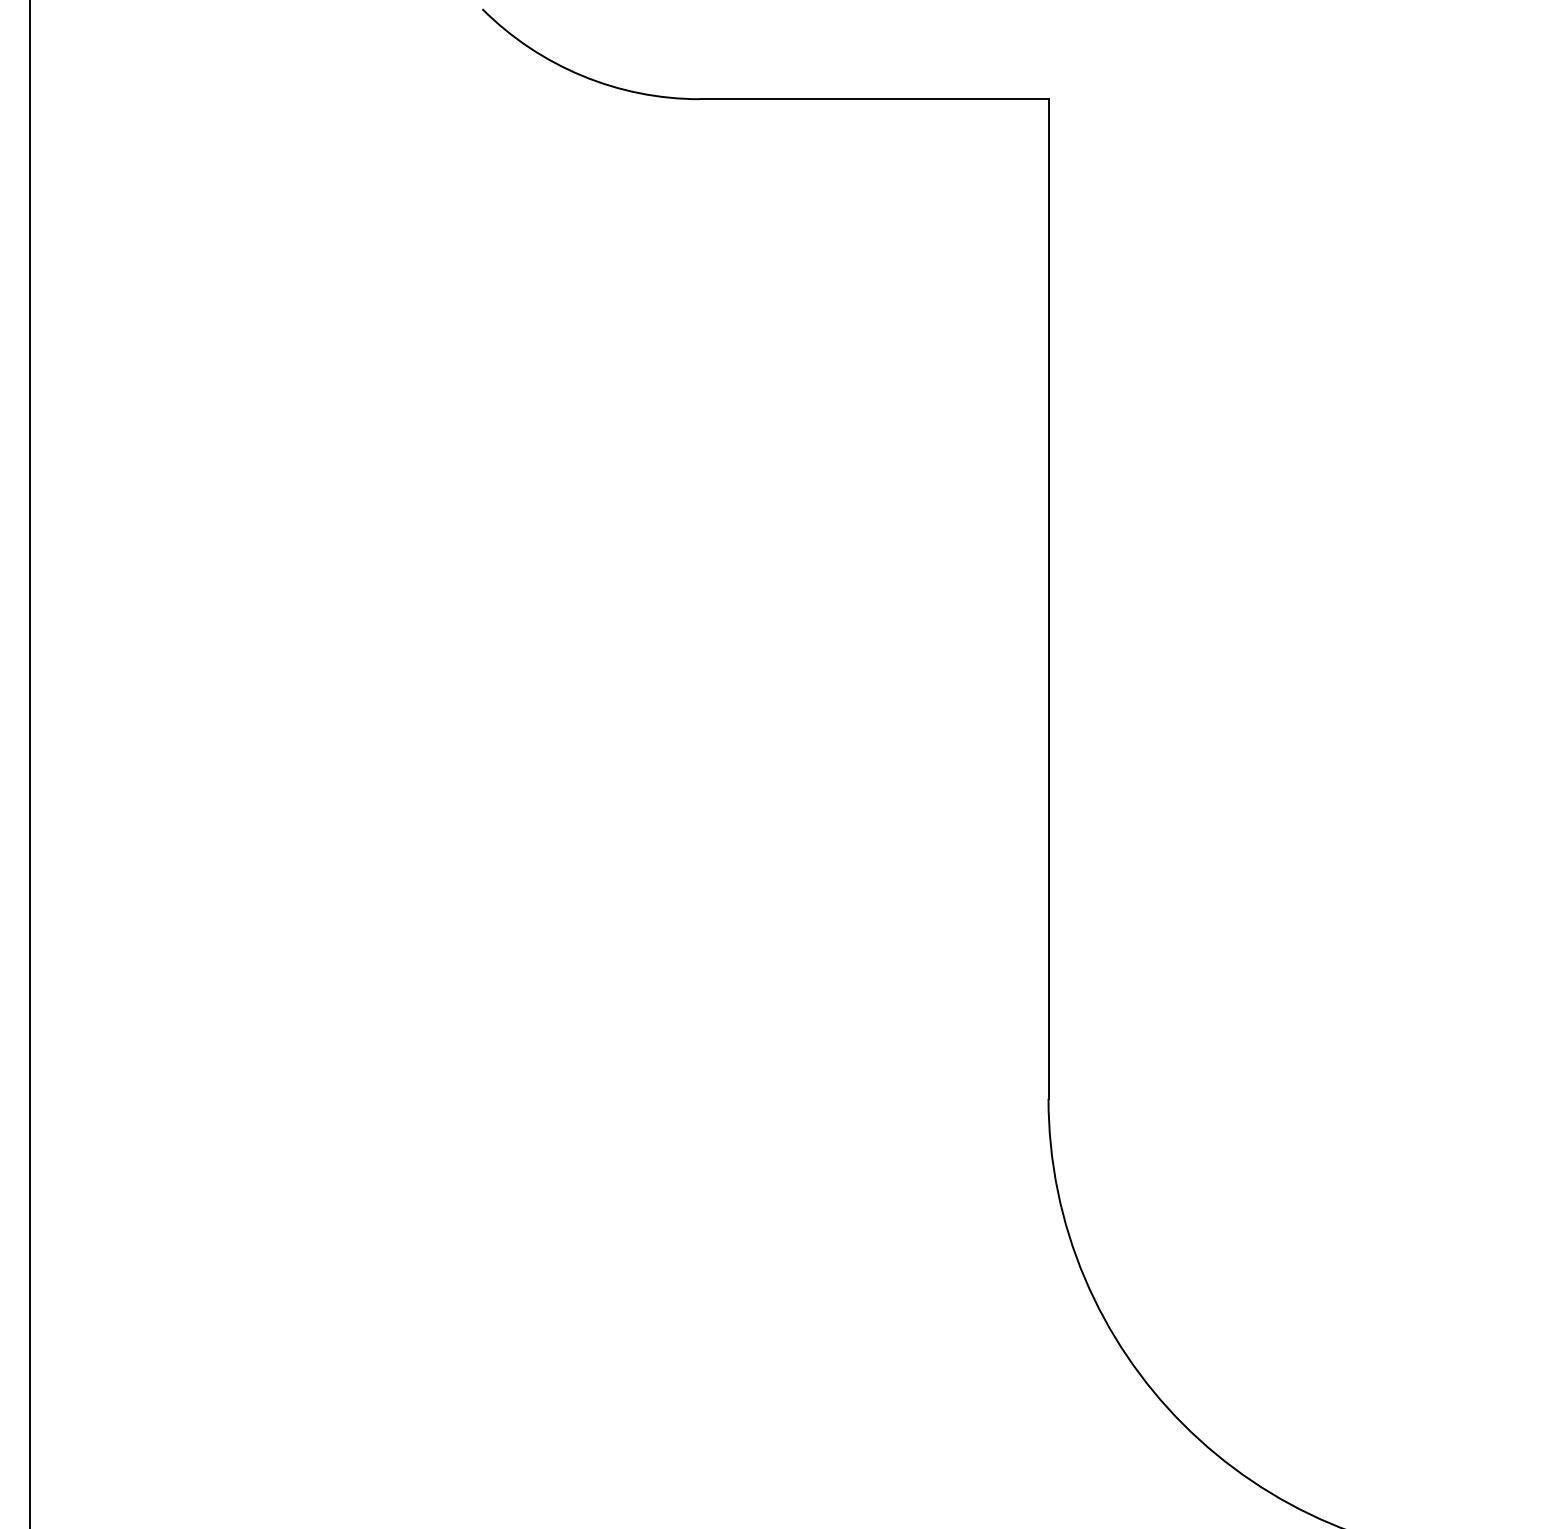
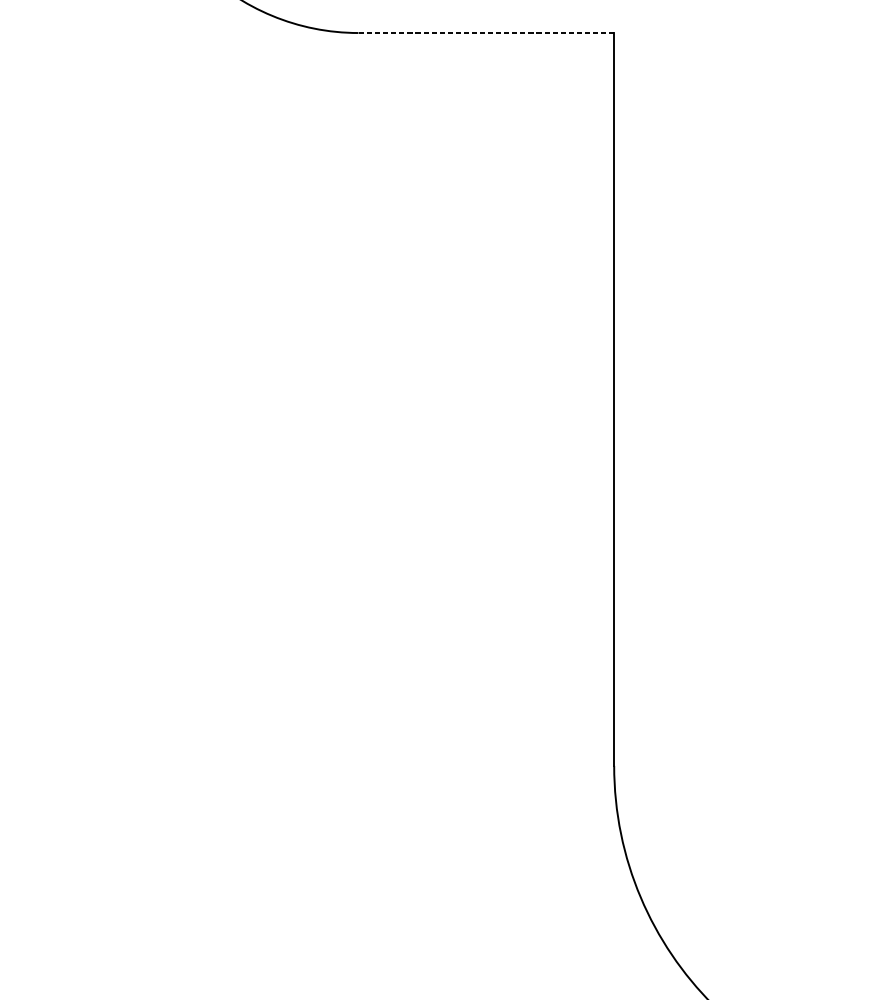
line: (873, 99) -> (485, 33), solid -> dashed

